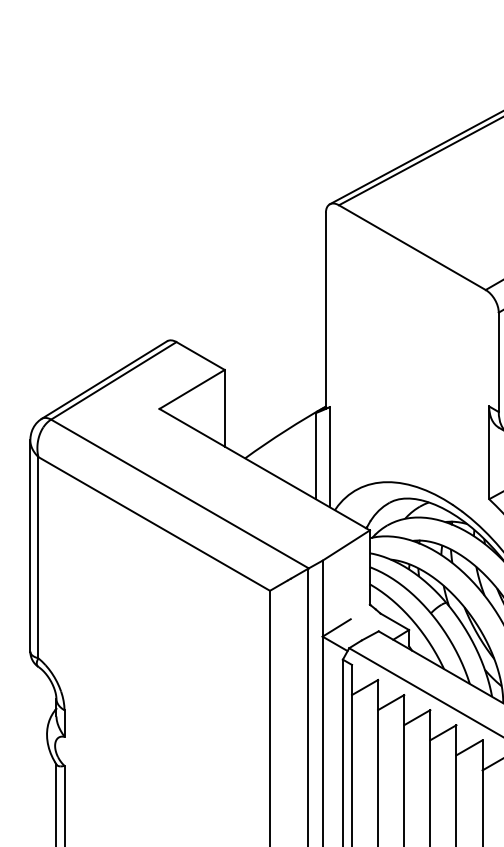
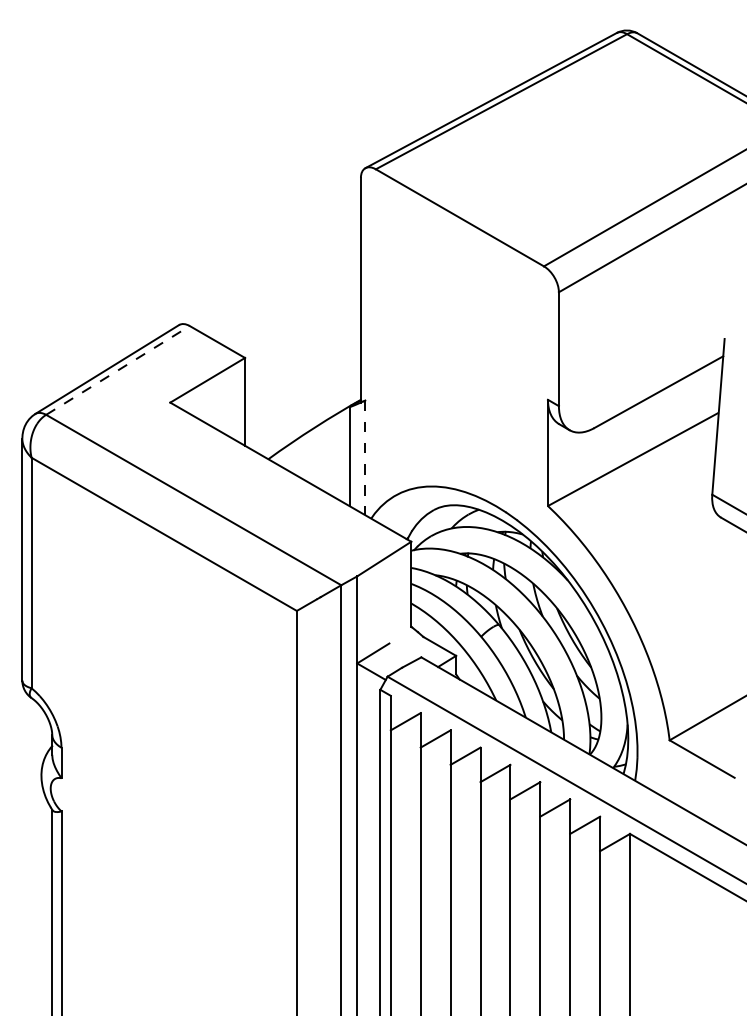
line: (114, 380) -> (118, 370), solid -> dashed
line: (329, 457) -> (365, 458), solid -> dashed

